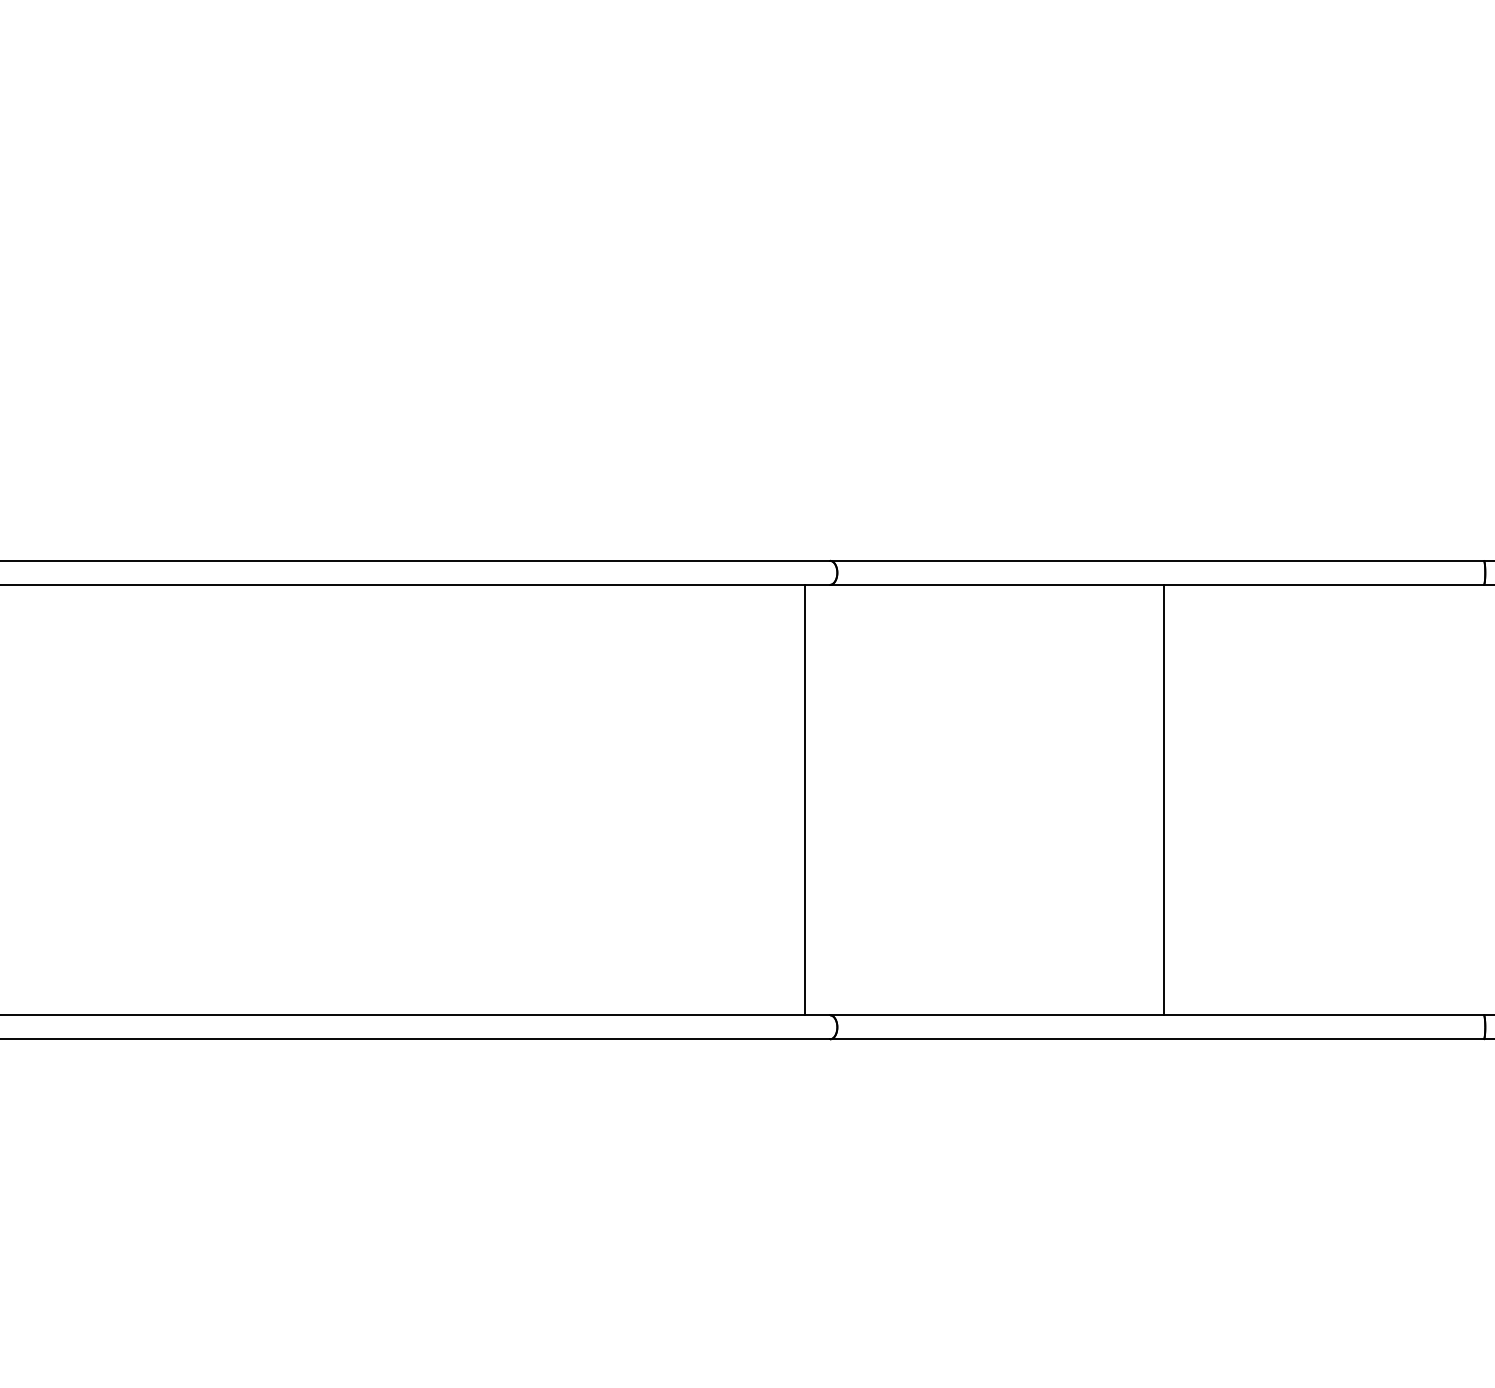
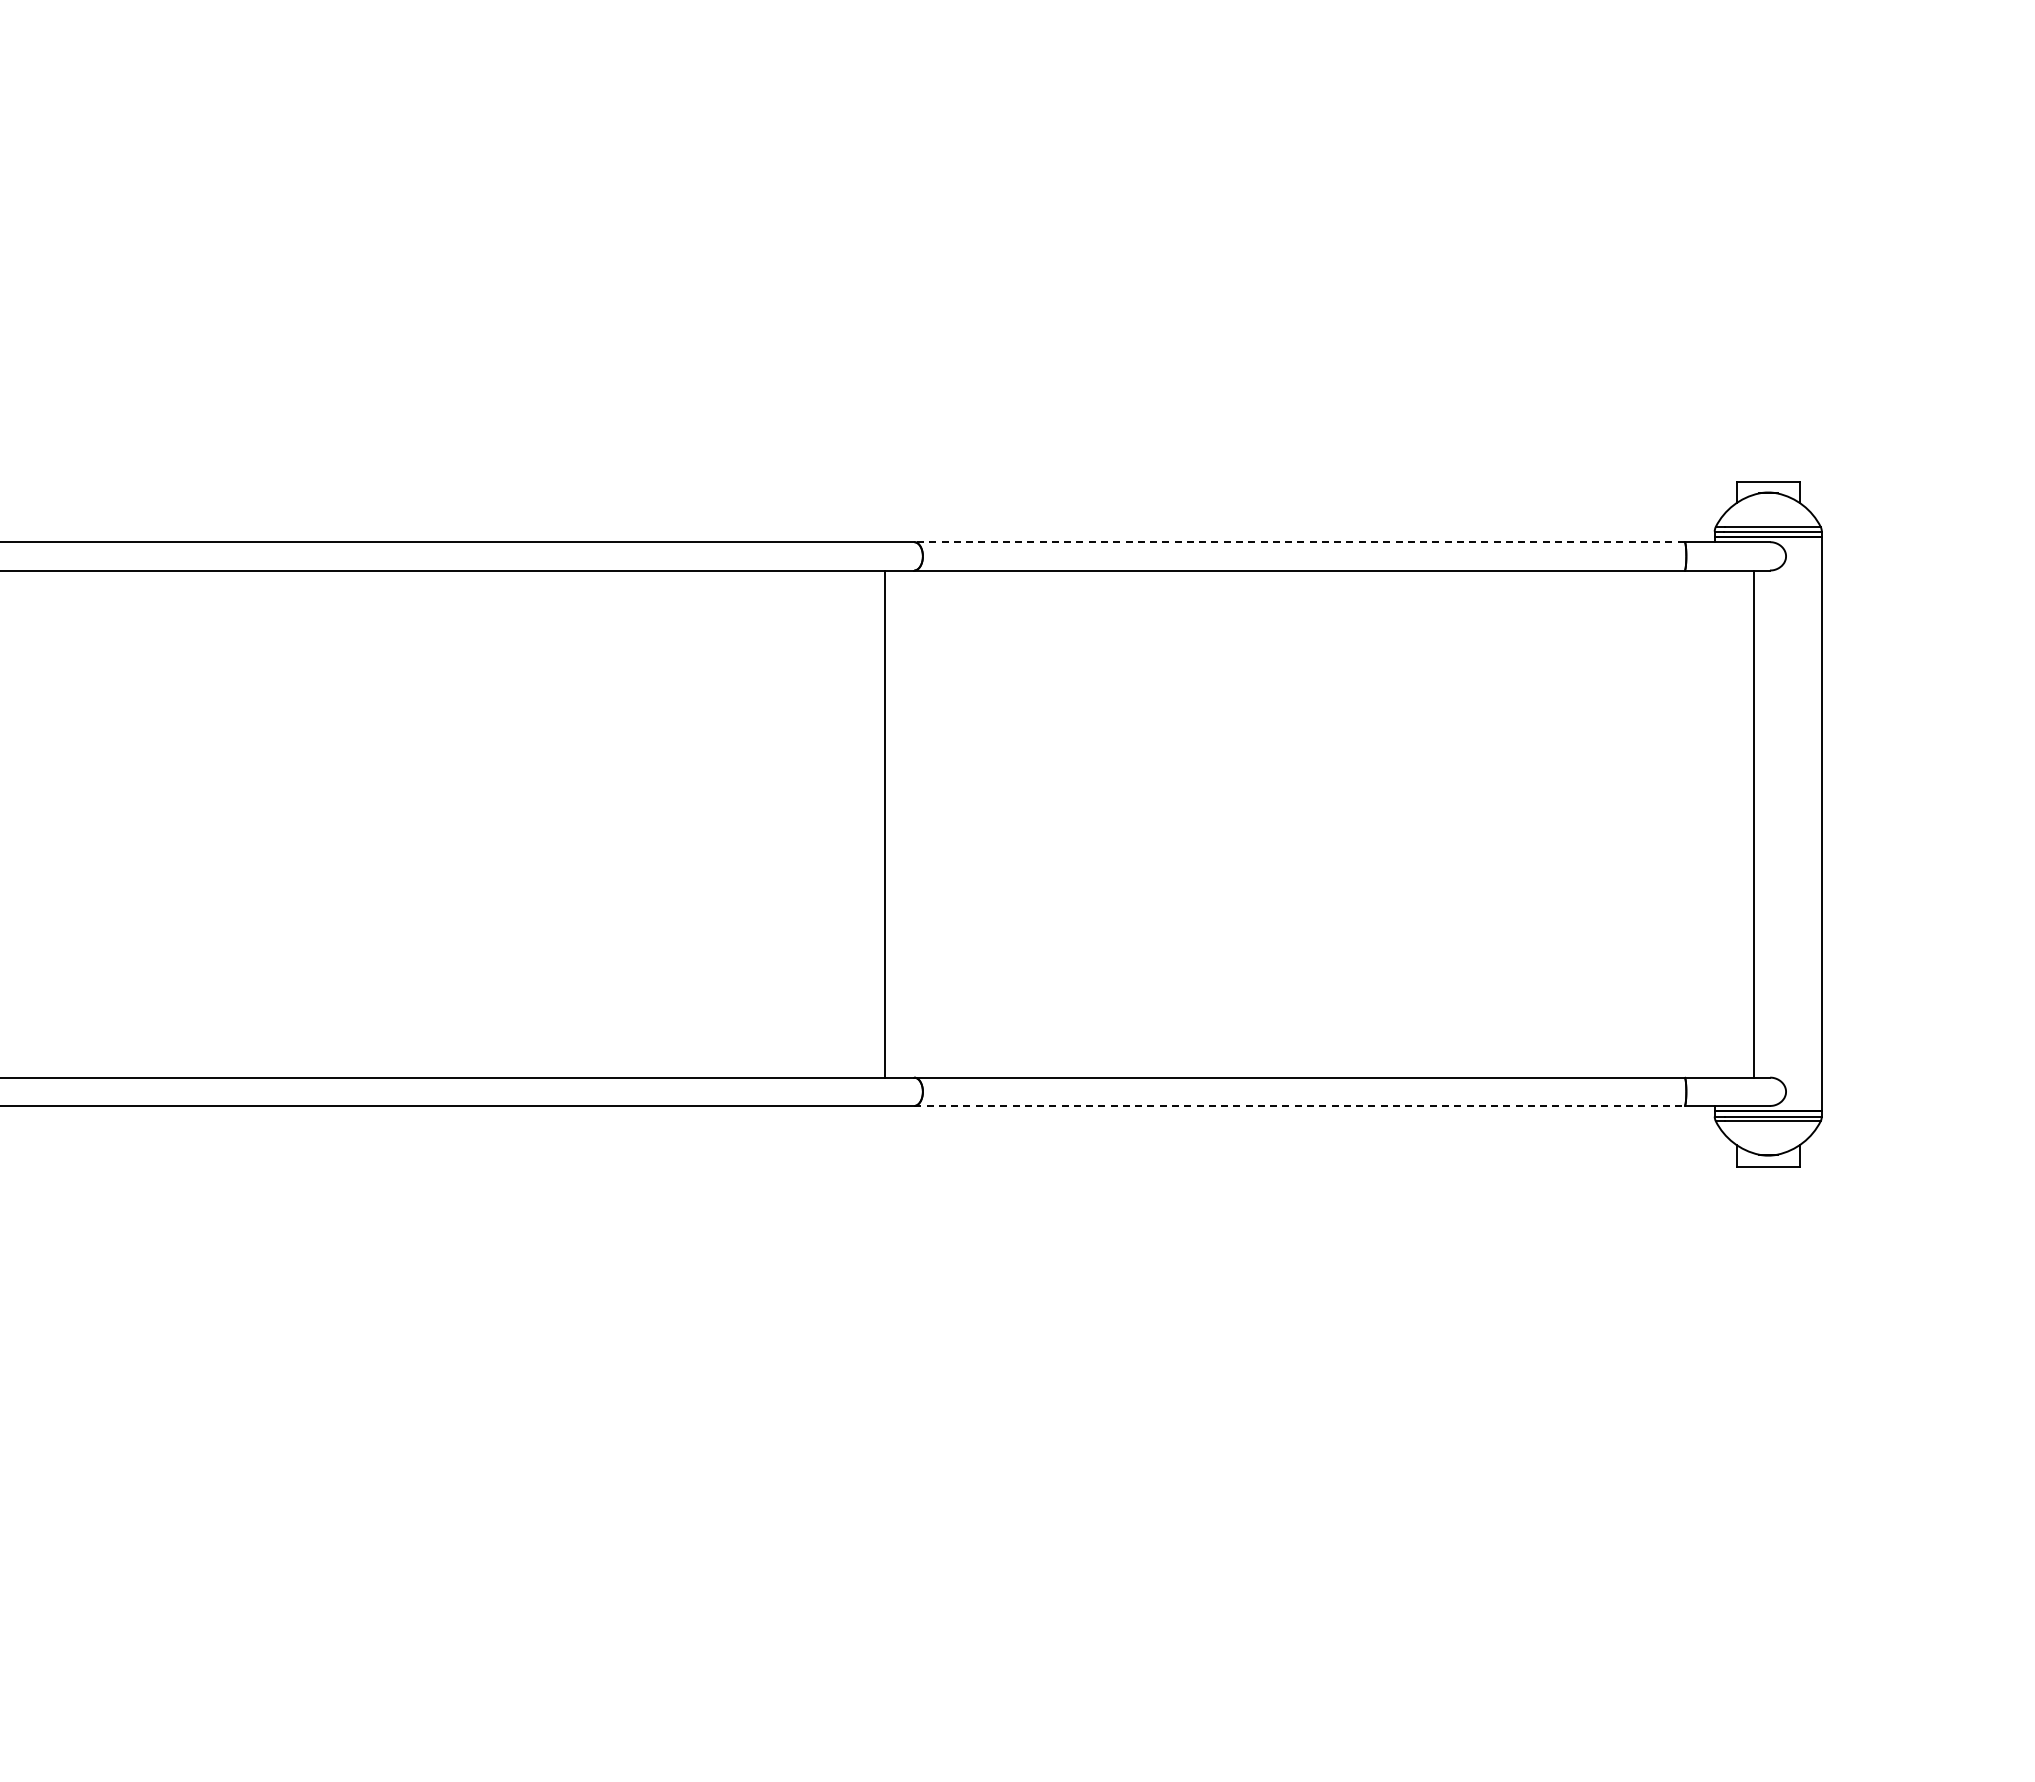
line: (1156, 561) -> (1299, 542), solid -> dashed
line: (1163, 799) -> (1307, 823), removed
line: (1157, 1038) -> (1300, 1105), solid -> dashed

